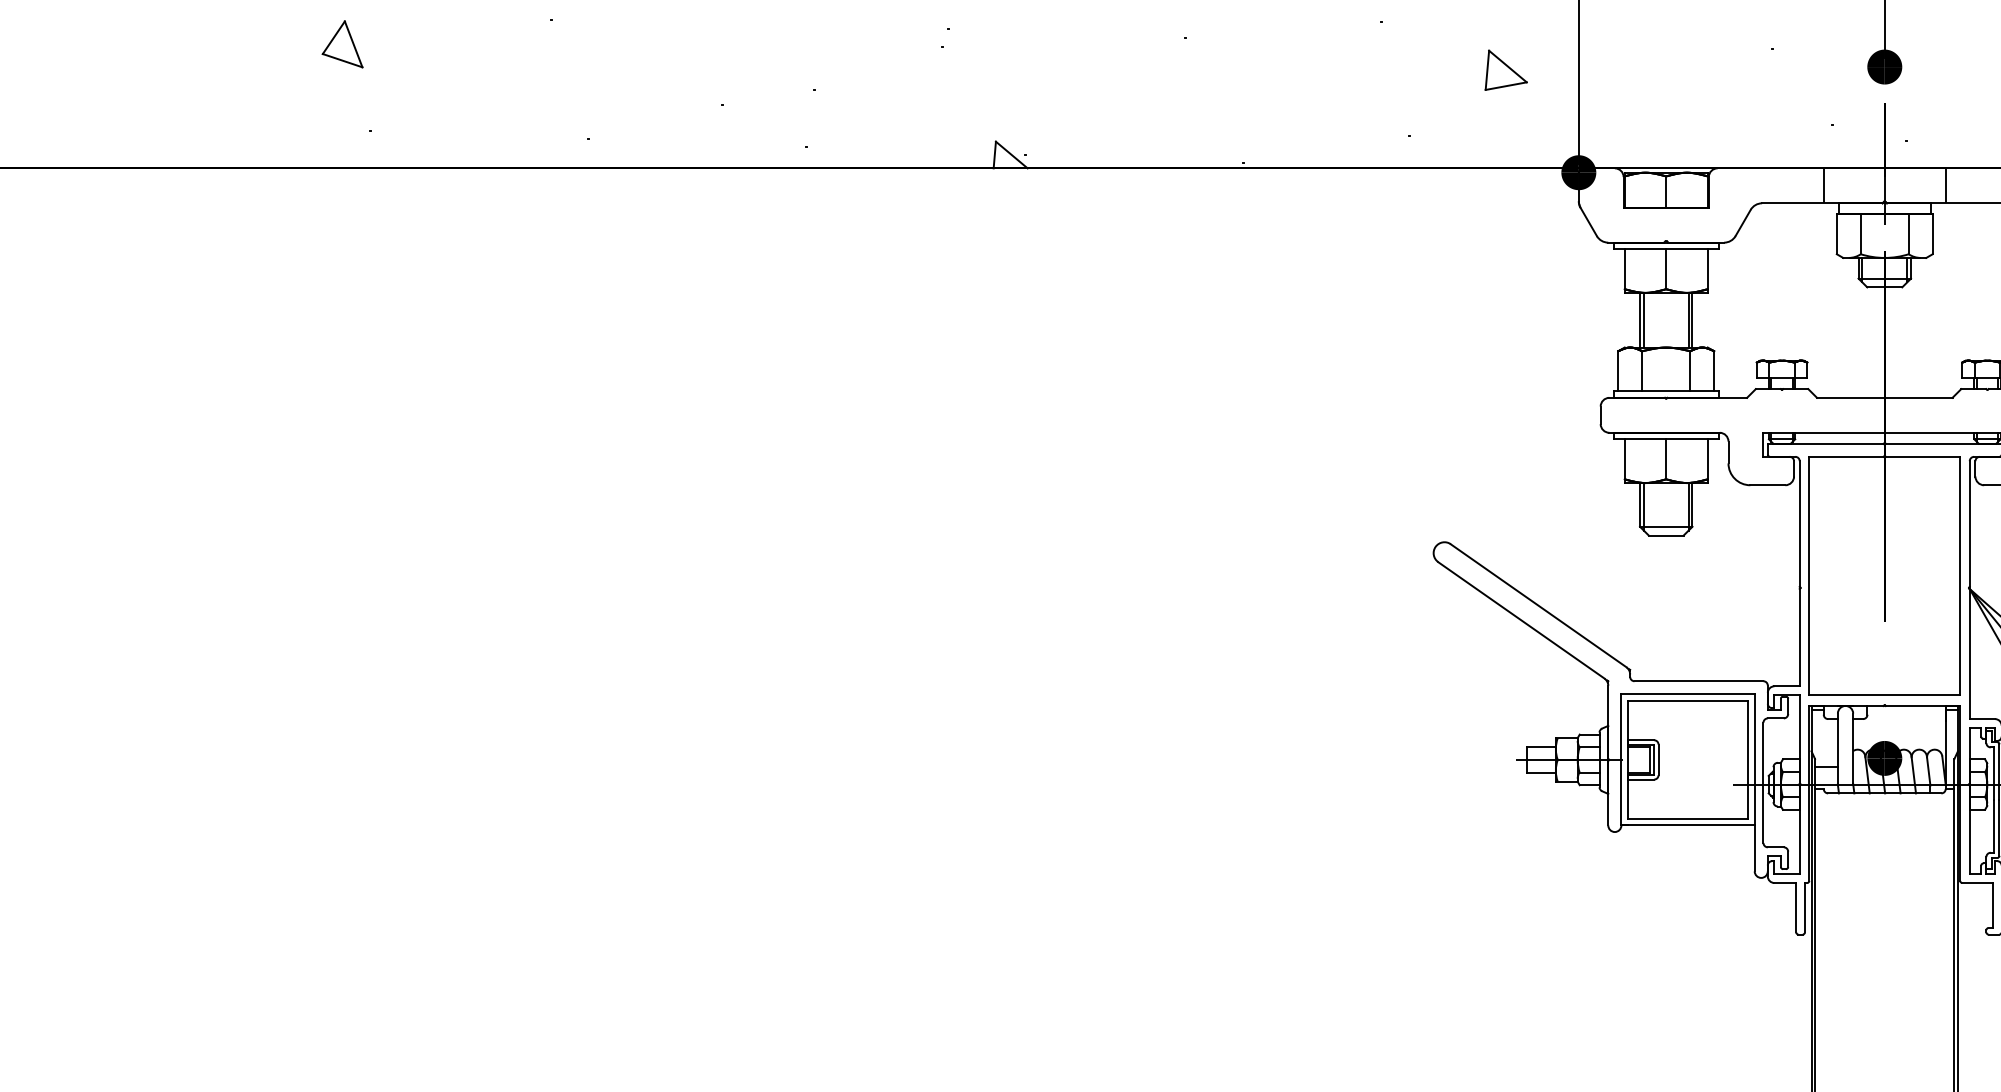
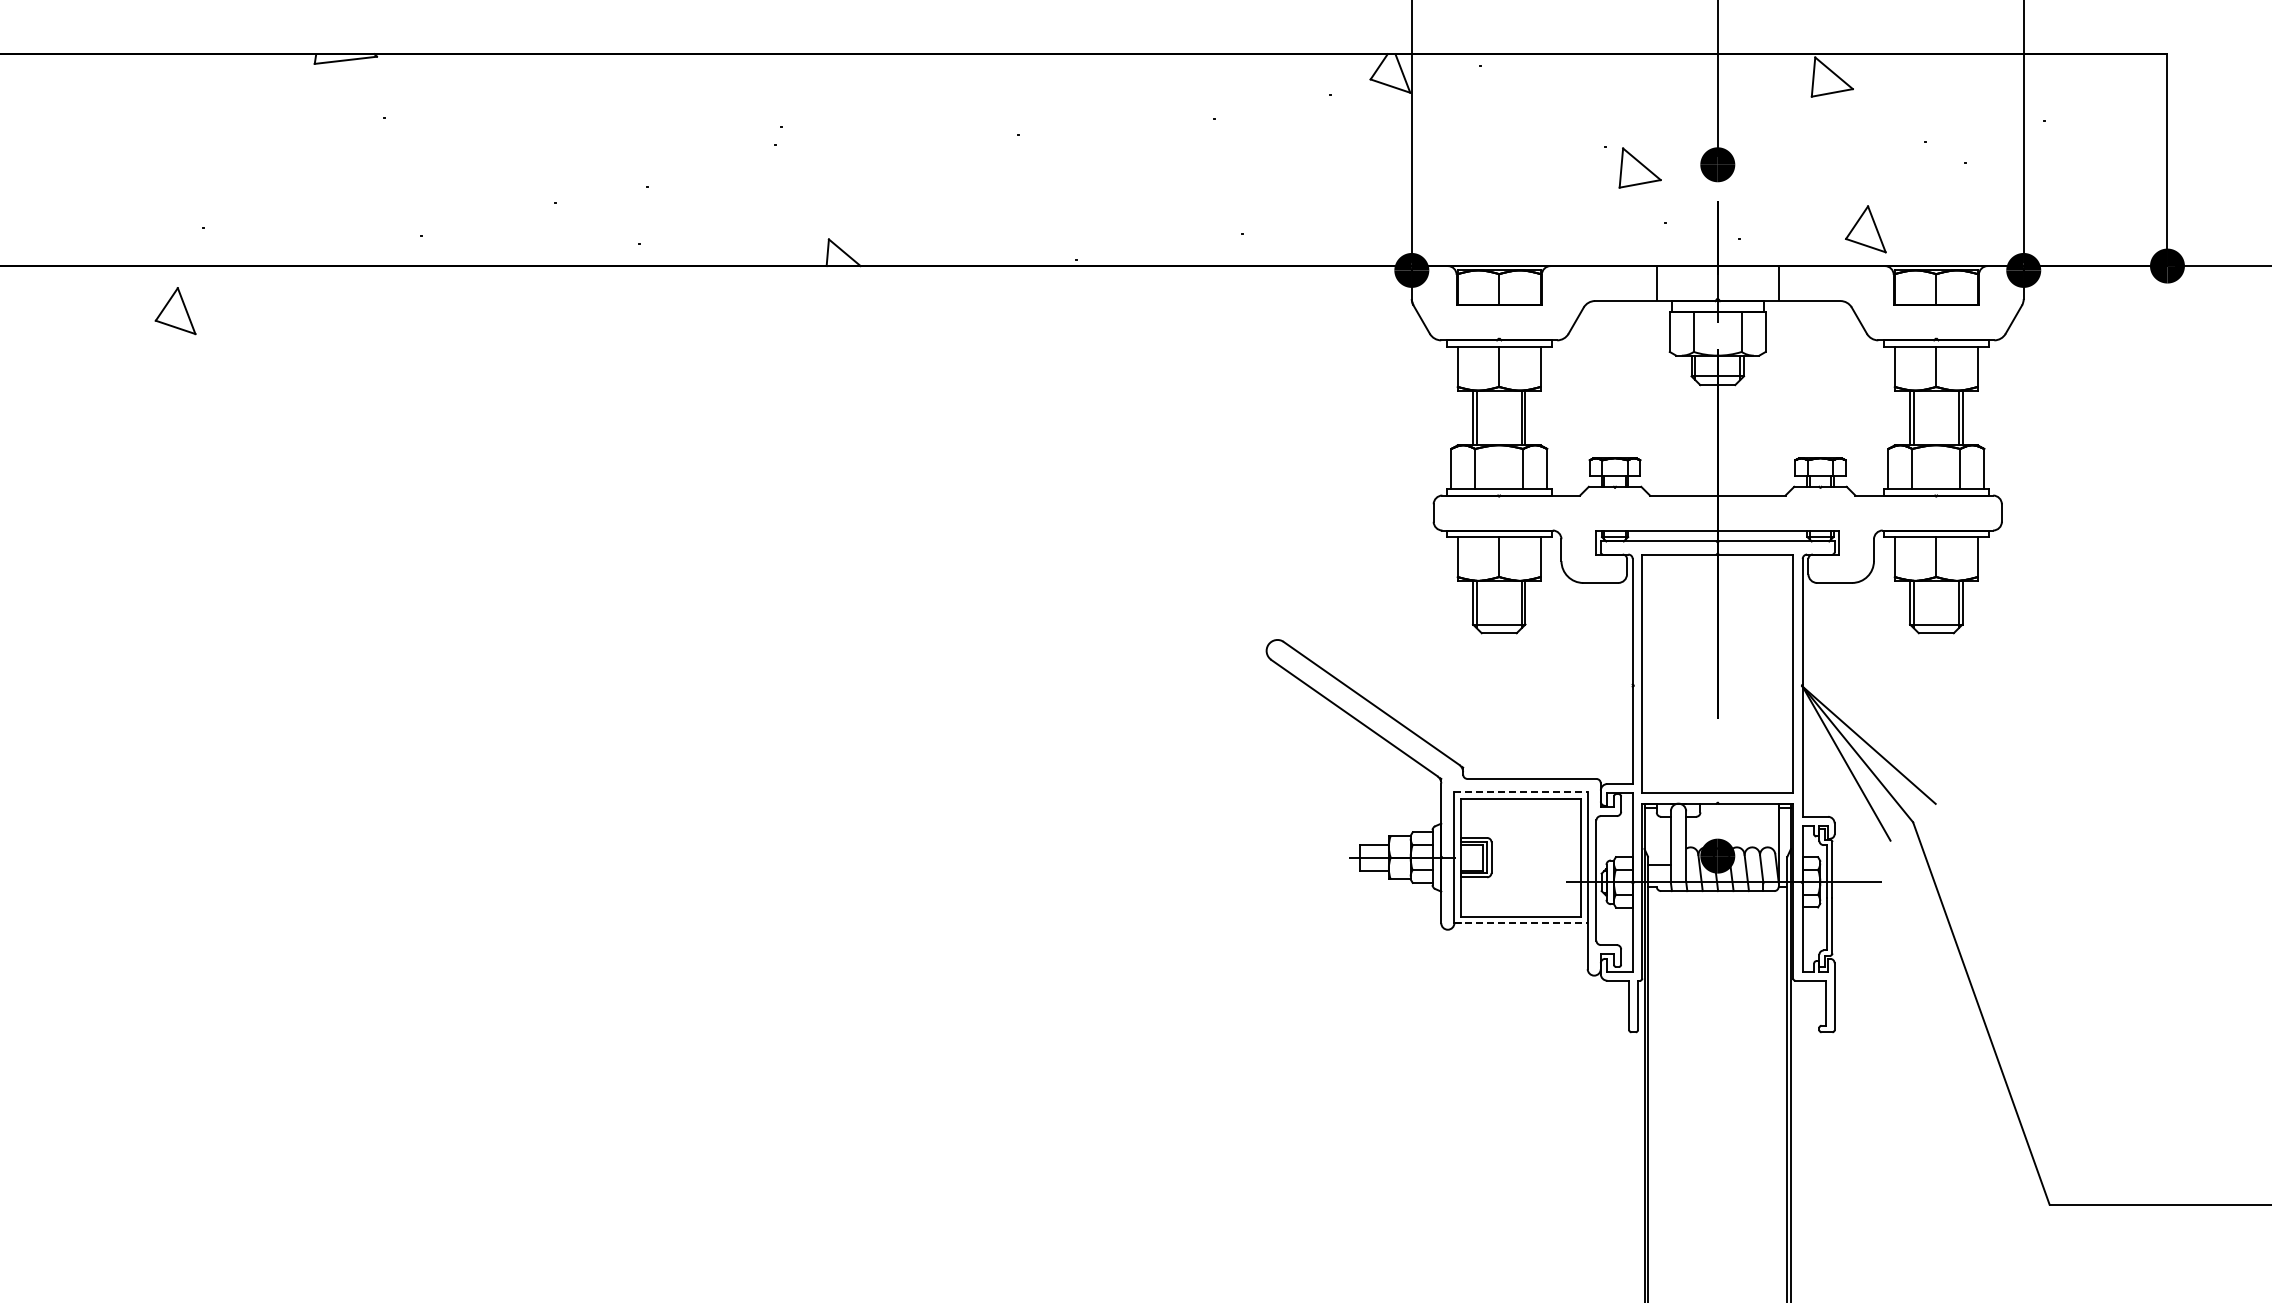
part: (342, 44) -> (175, 311), moved
part: (1505, 69) -> (1639, 167), moved
line: (1688, 694) -> (1521, 792), solid -> dashed
line: (1688, 825) -> (1521, 923), solid -> dashed

